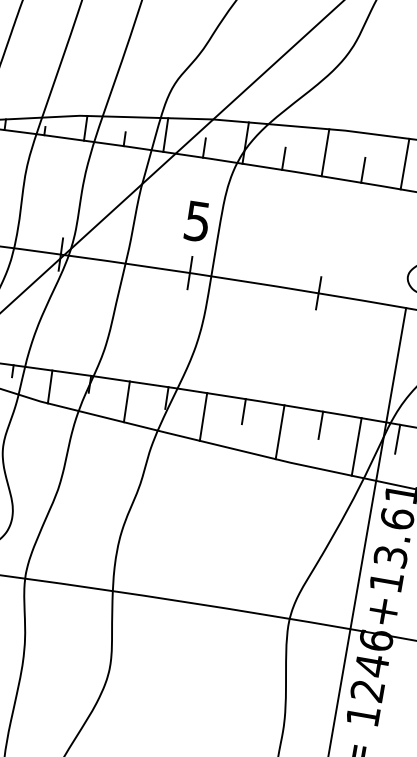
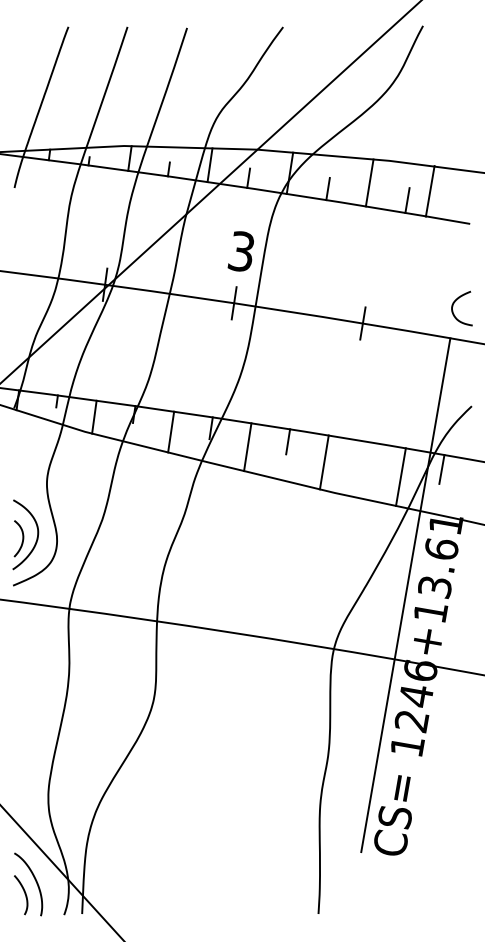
line: (404, 164) -> (429, 191), moved
text: (196, 221) -> (240, 251), 5 -> 3
line: (320, 425) -> (364, 455), removed

